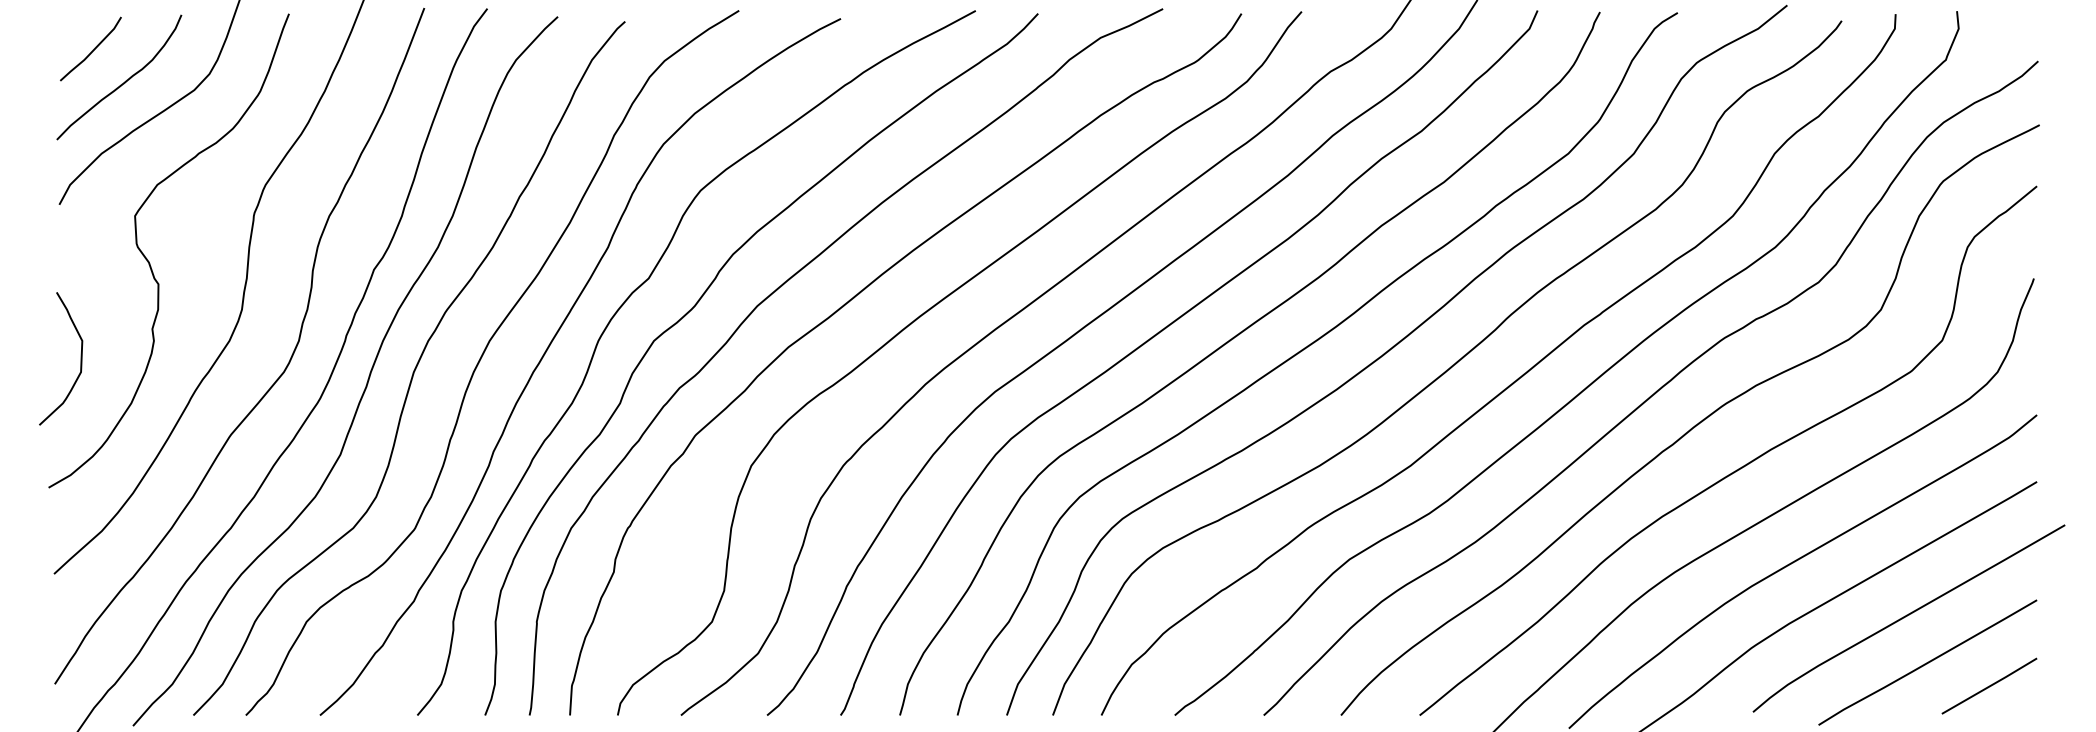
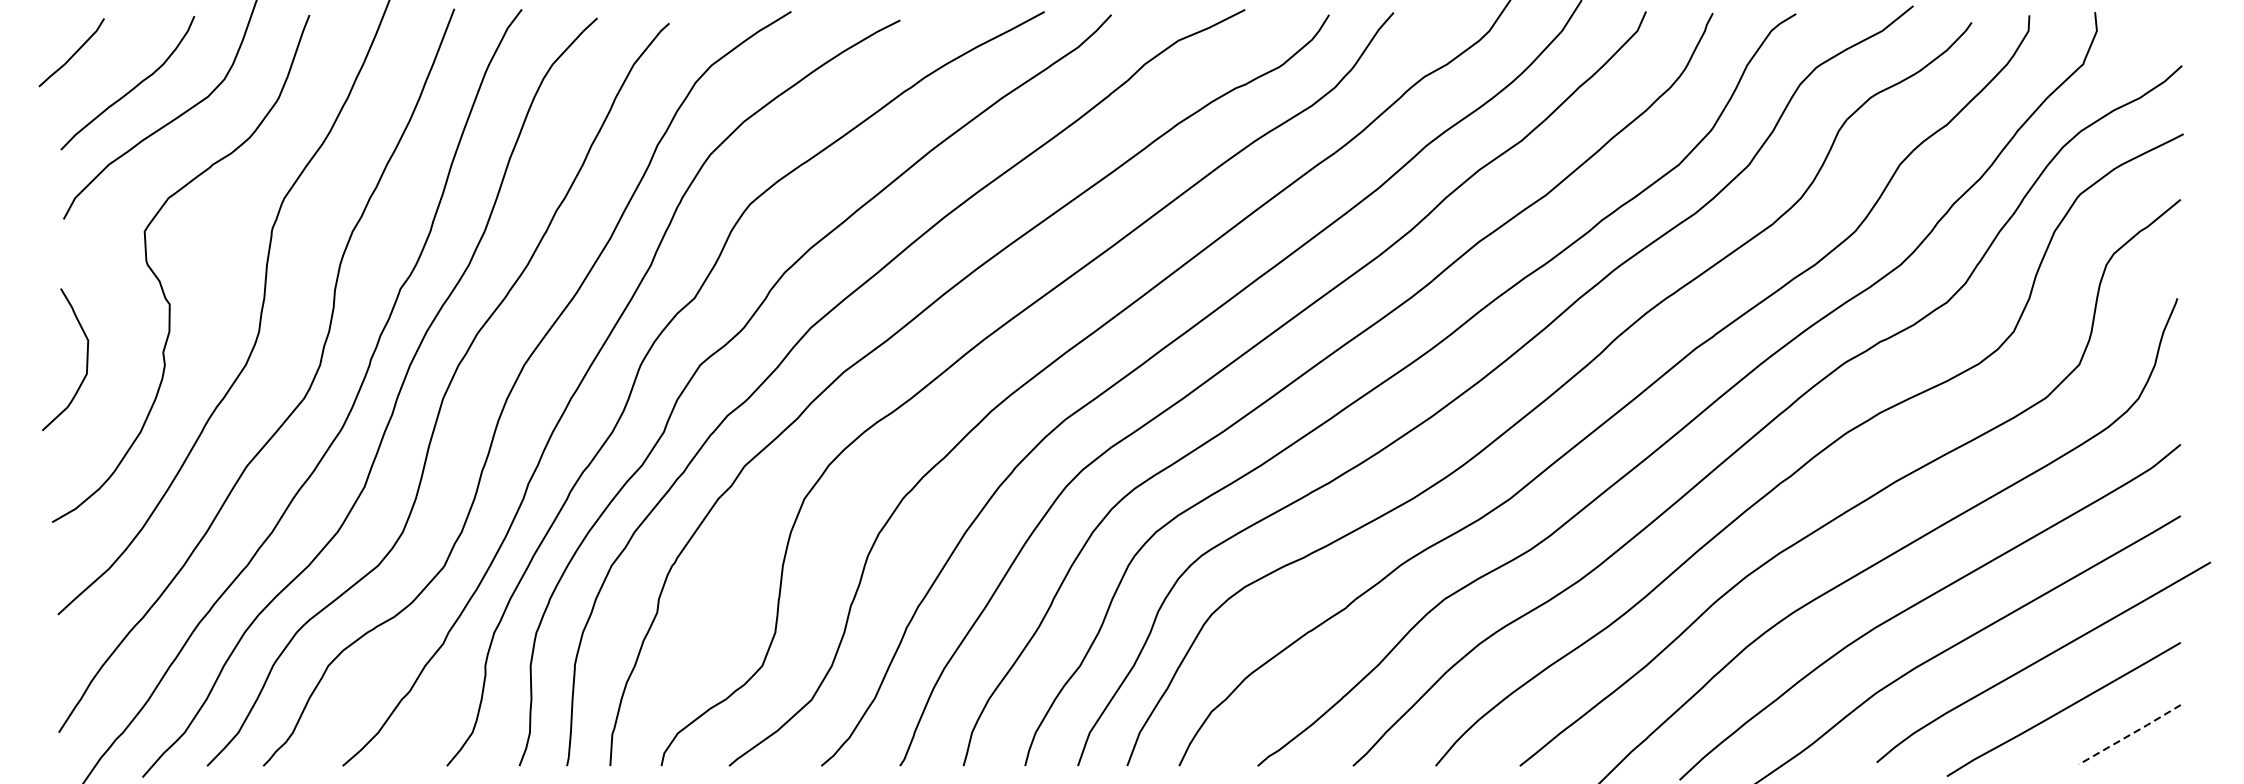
line: (92, 50) -> (73, 54), moved
curve: (80, 358) -> (86, 359), moved
line: (1990, 686) -> (2130, 735), solid -> dashed

